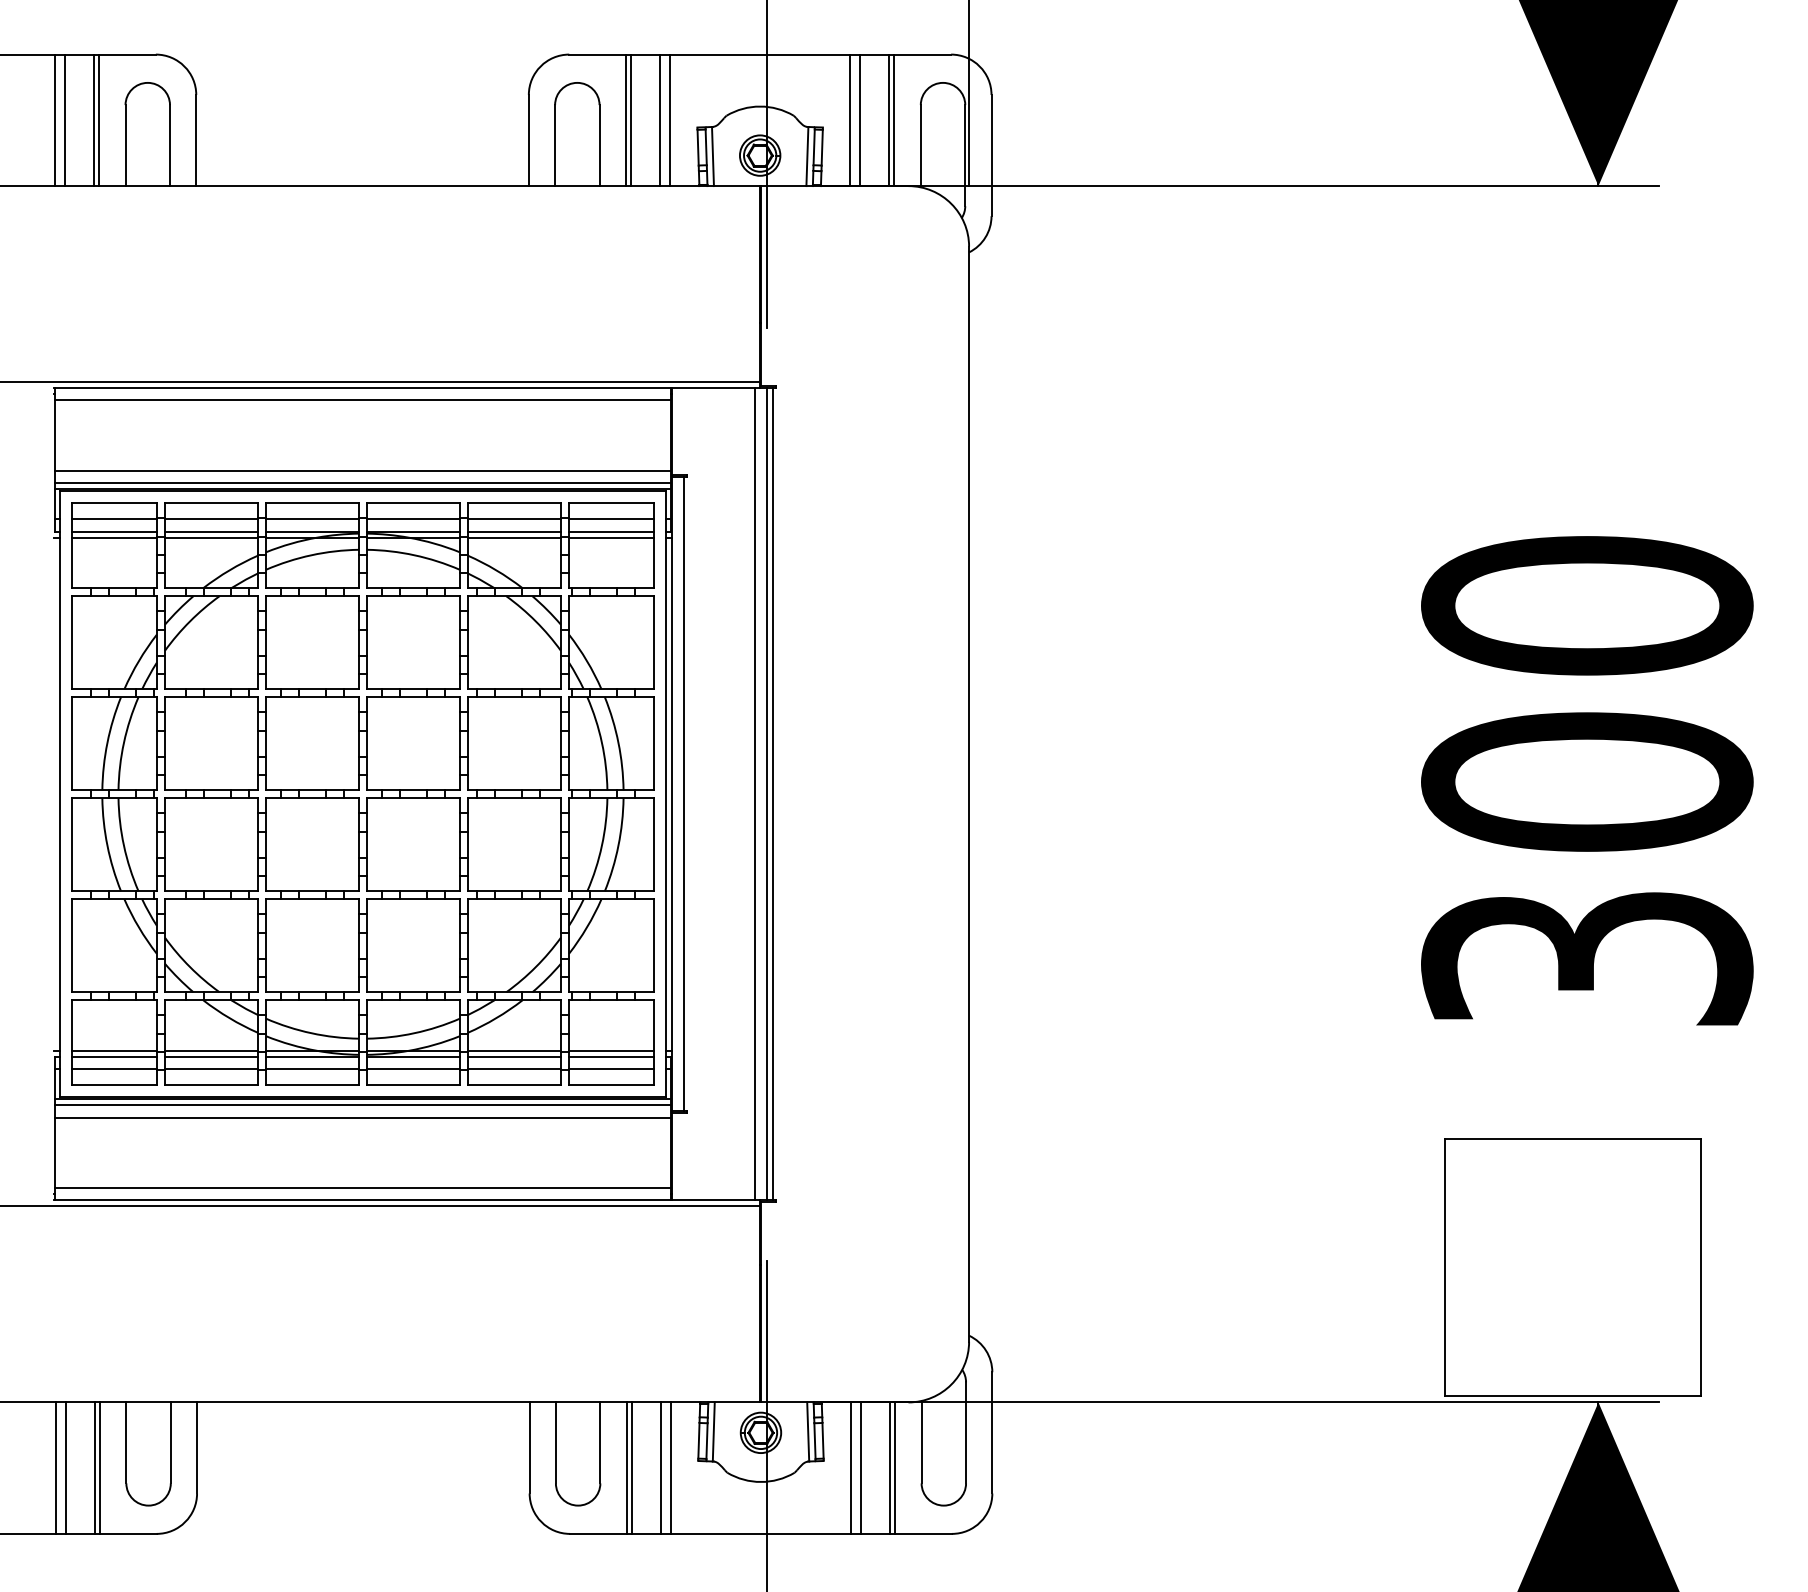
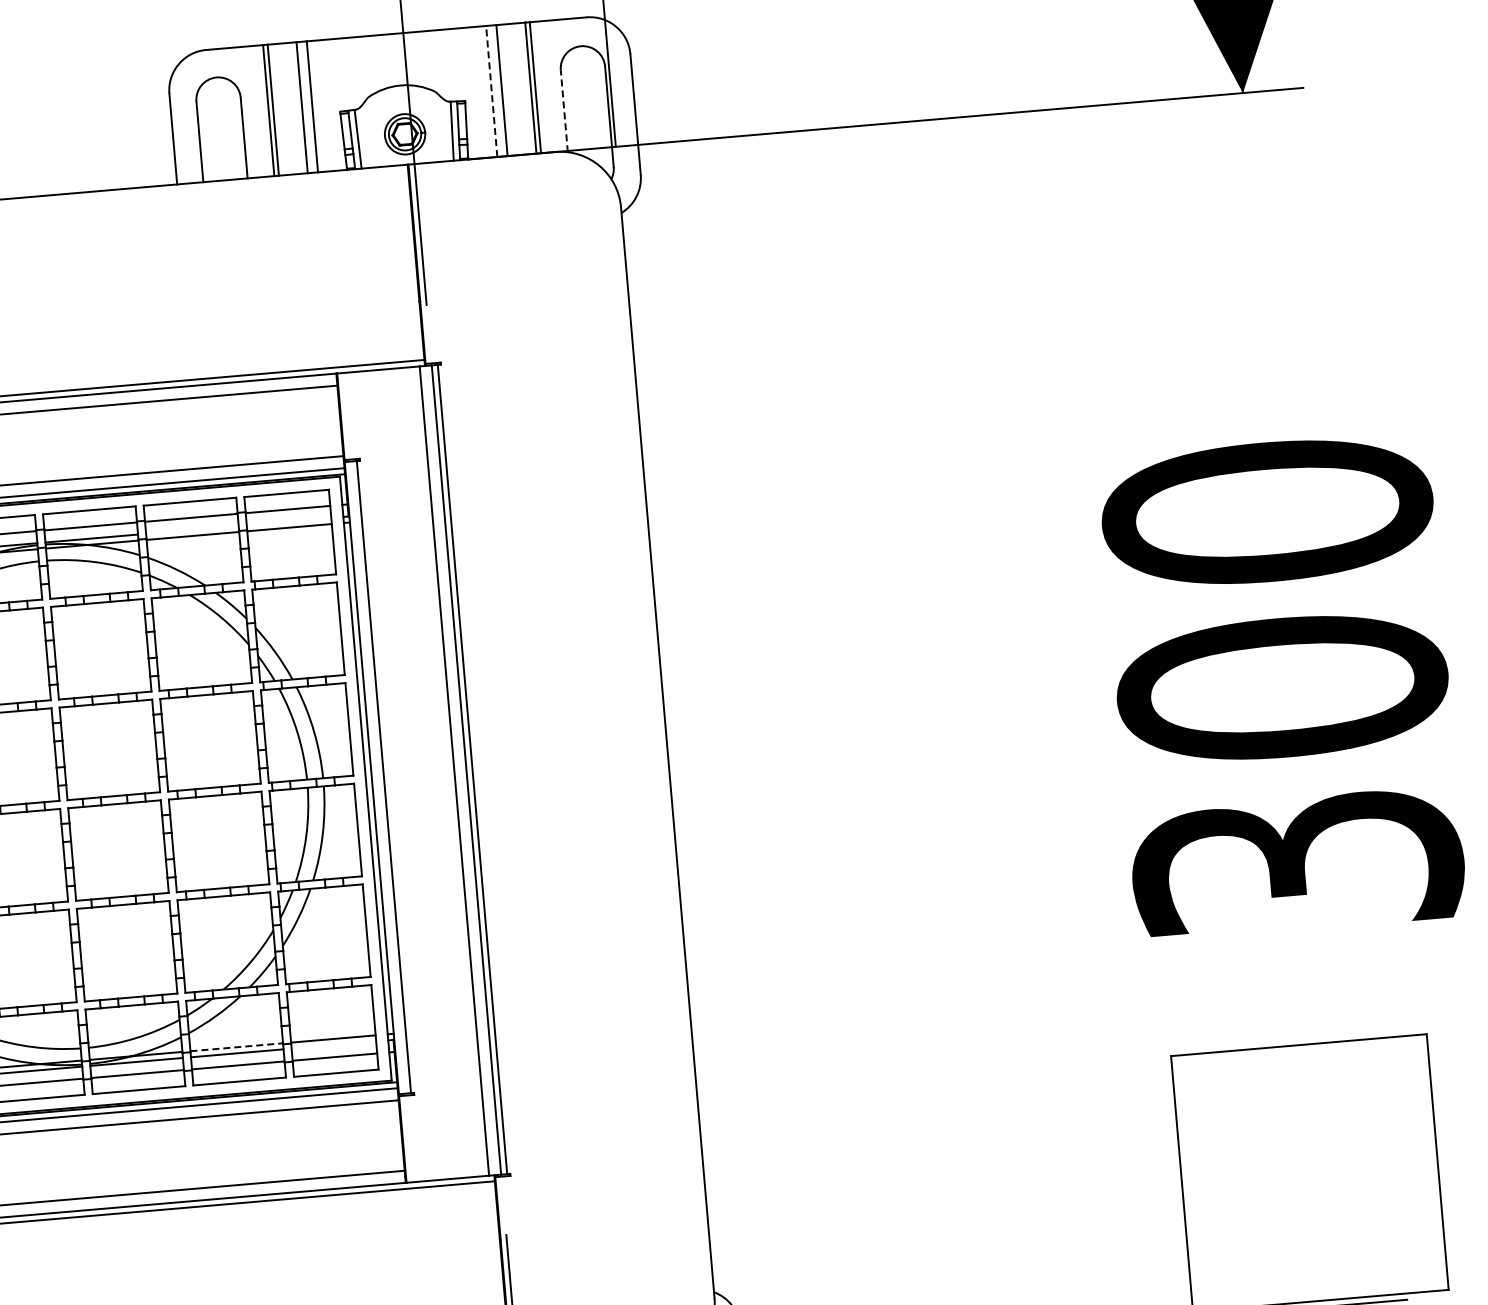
line: (850, 120) -> (492, 91), solid -> dashed
line: (920, 145) -> (563, 110), solid -> dashed
line: (514, 531) -> (192, 529), removed
line: (611, 531) -> (289, 521), removed
line: (514, 1050) -> (236, 1046), solid -> dashed
line: (611, 1056) -> (333, 1044), removed

